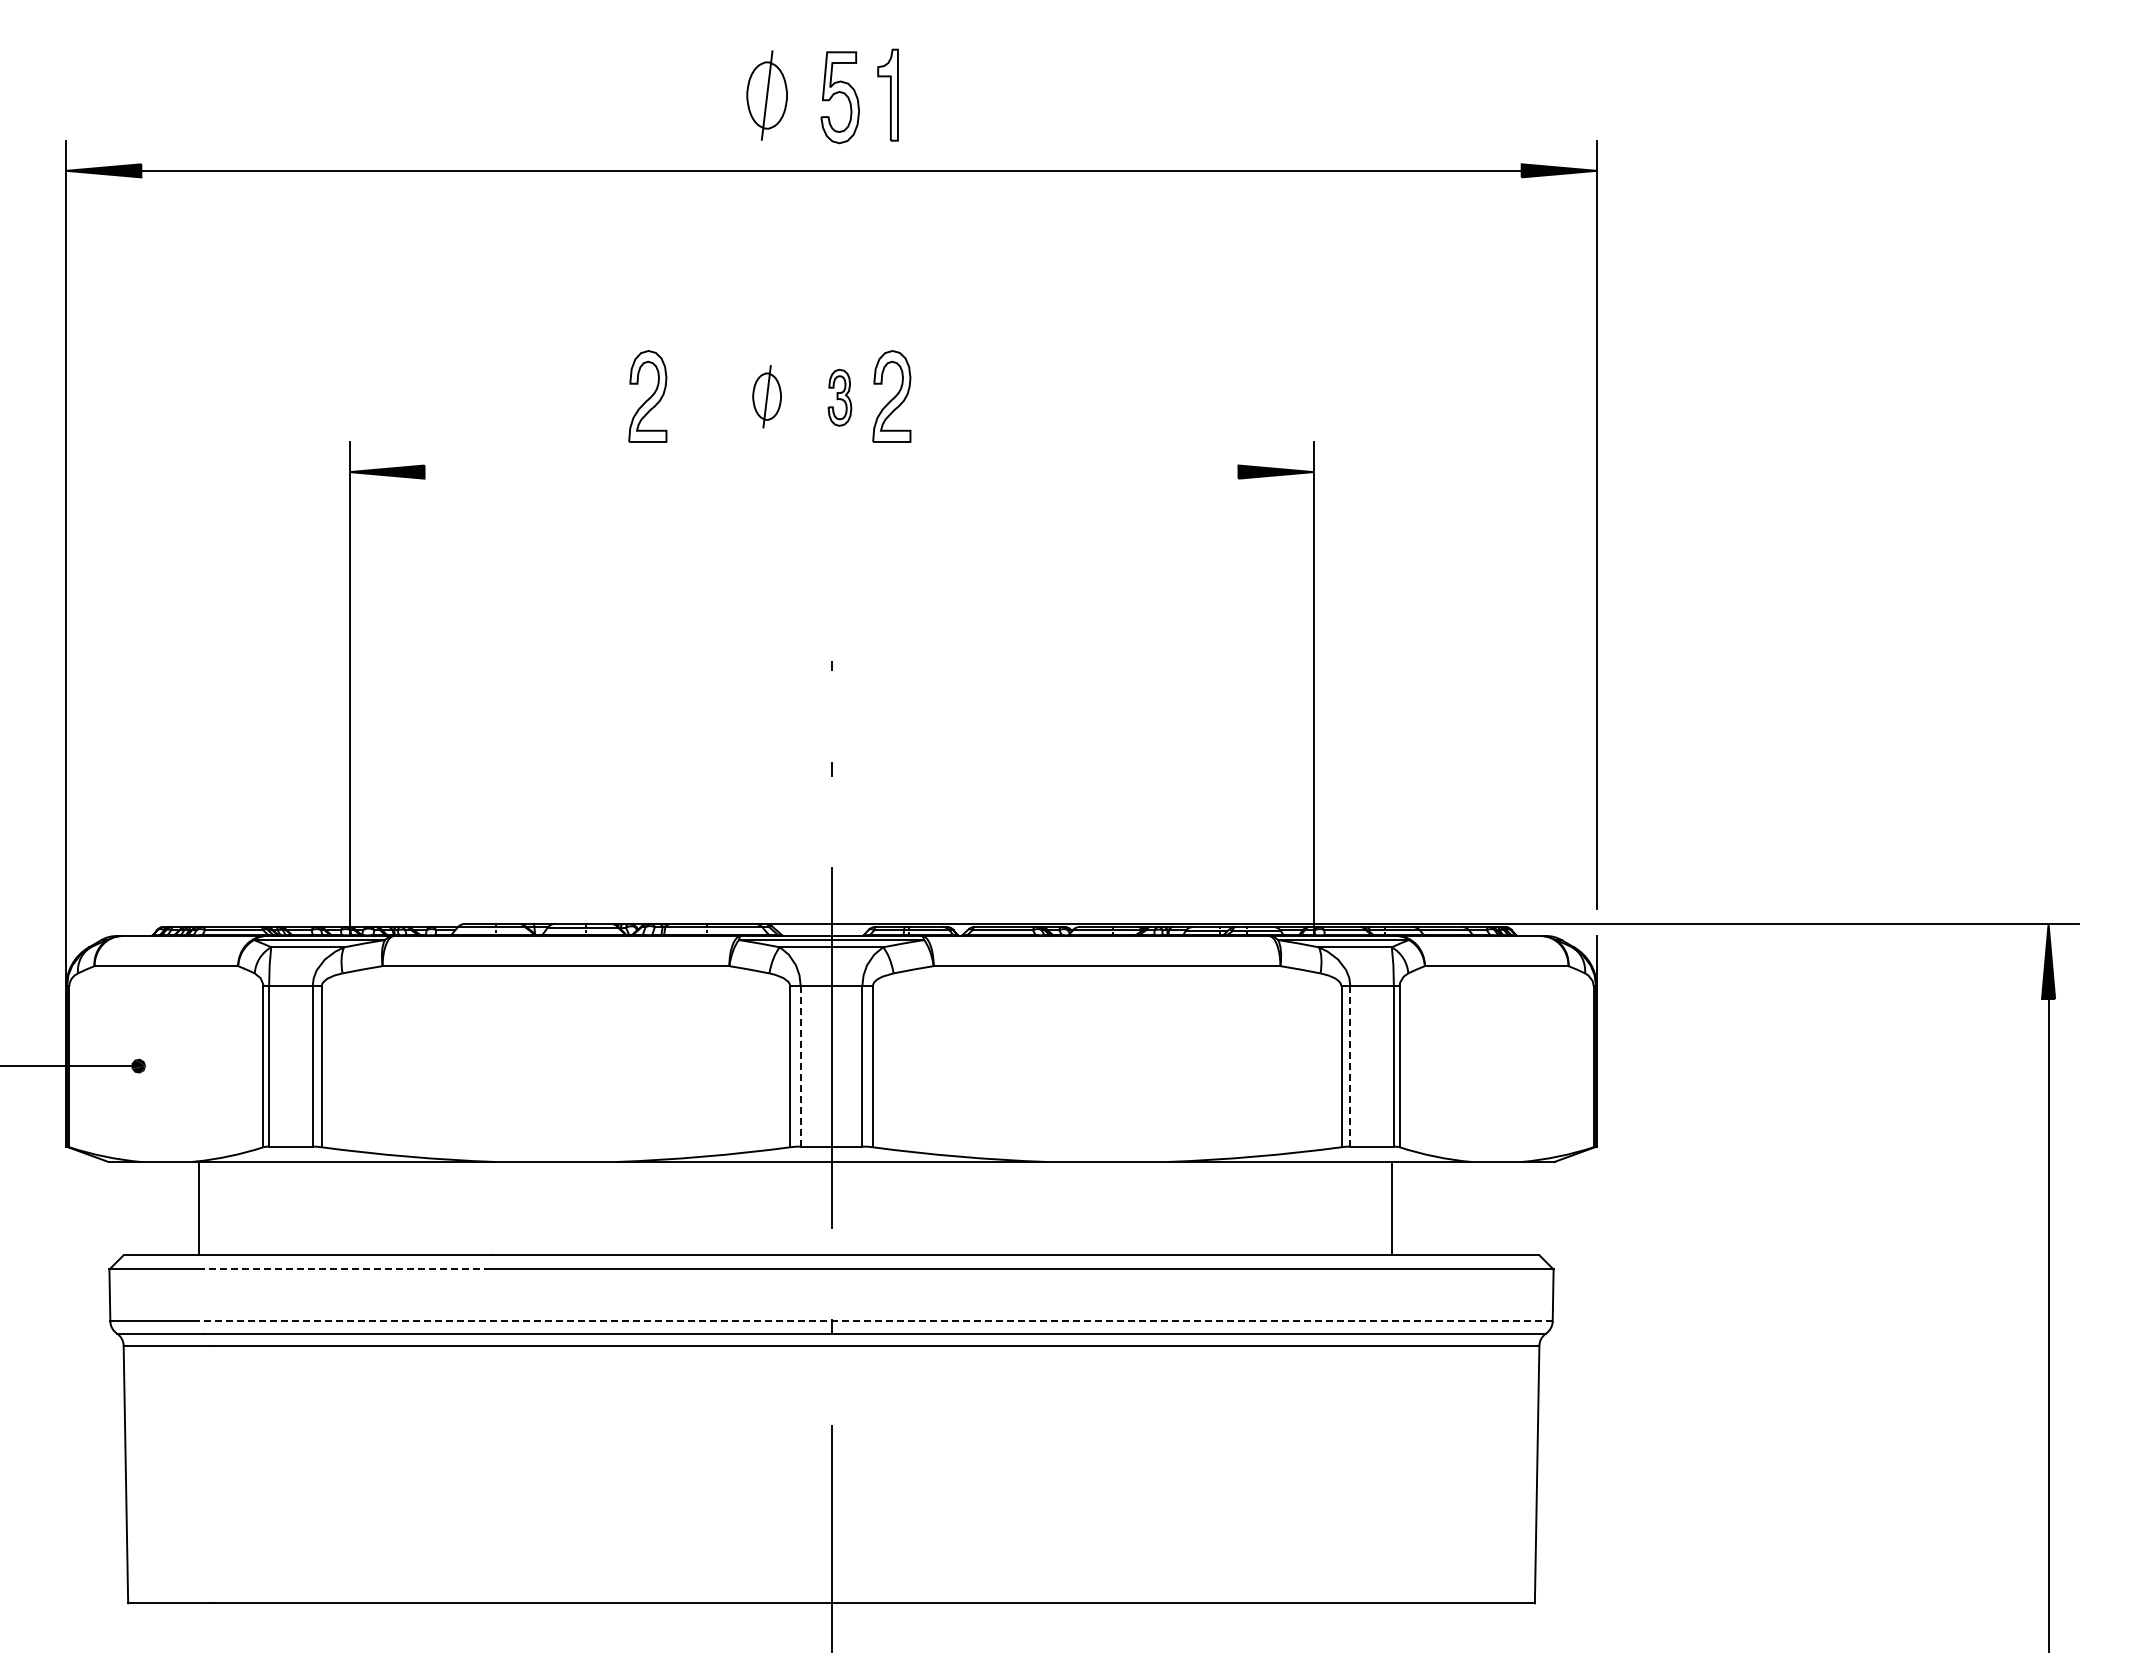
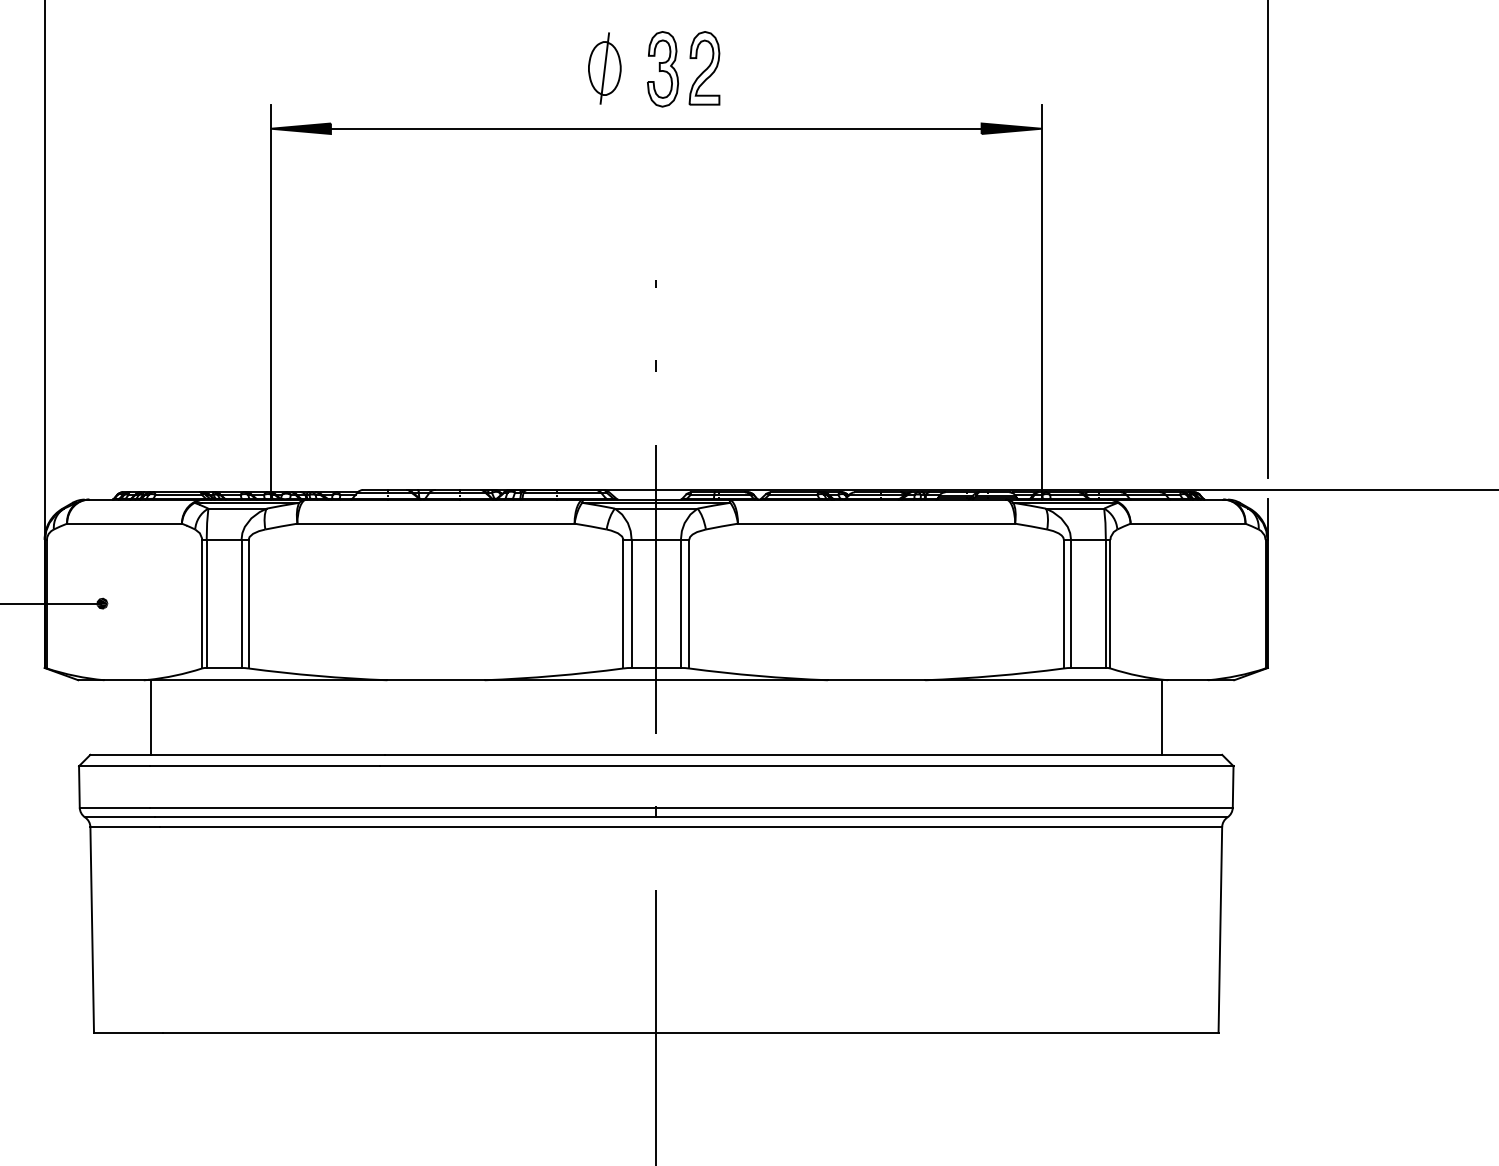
part: (647, 396) -> (509, 68), removed
part: (766, 396) -> (604, 68), size x1.43
part: (839, 397) -> (662, 69), size x1.67
line: (831, 472) -> (656, 129), added
line: (1350, 1066) -> (1071, 603), dashed -> solid
line: (800, 1067) -> (631, 604), dashed -> solid
line: (1392, 1208) -> (1162, 717), moved
line: (341, 1269) -> (264, 766), dashed -> solid
line: (875, 1321) -> (691, 807), dashed -> solid

